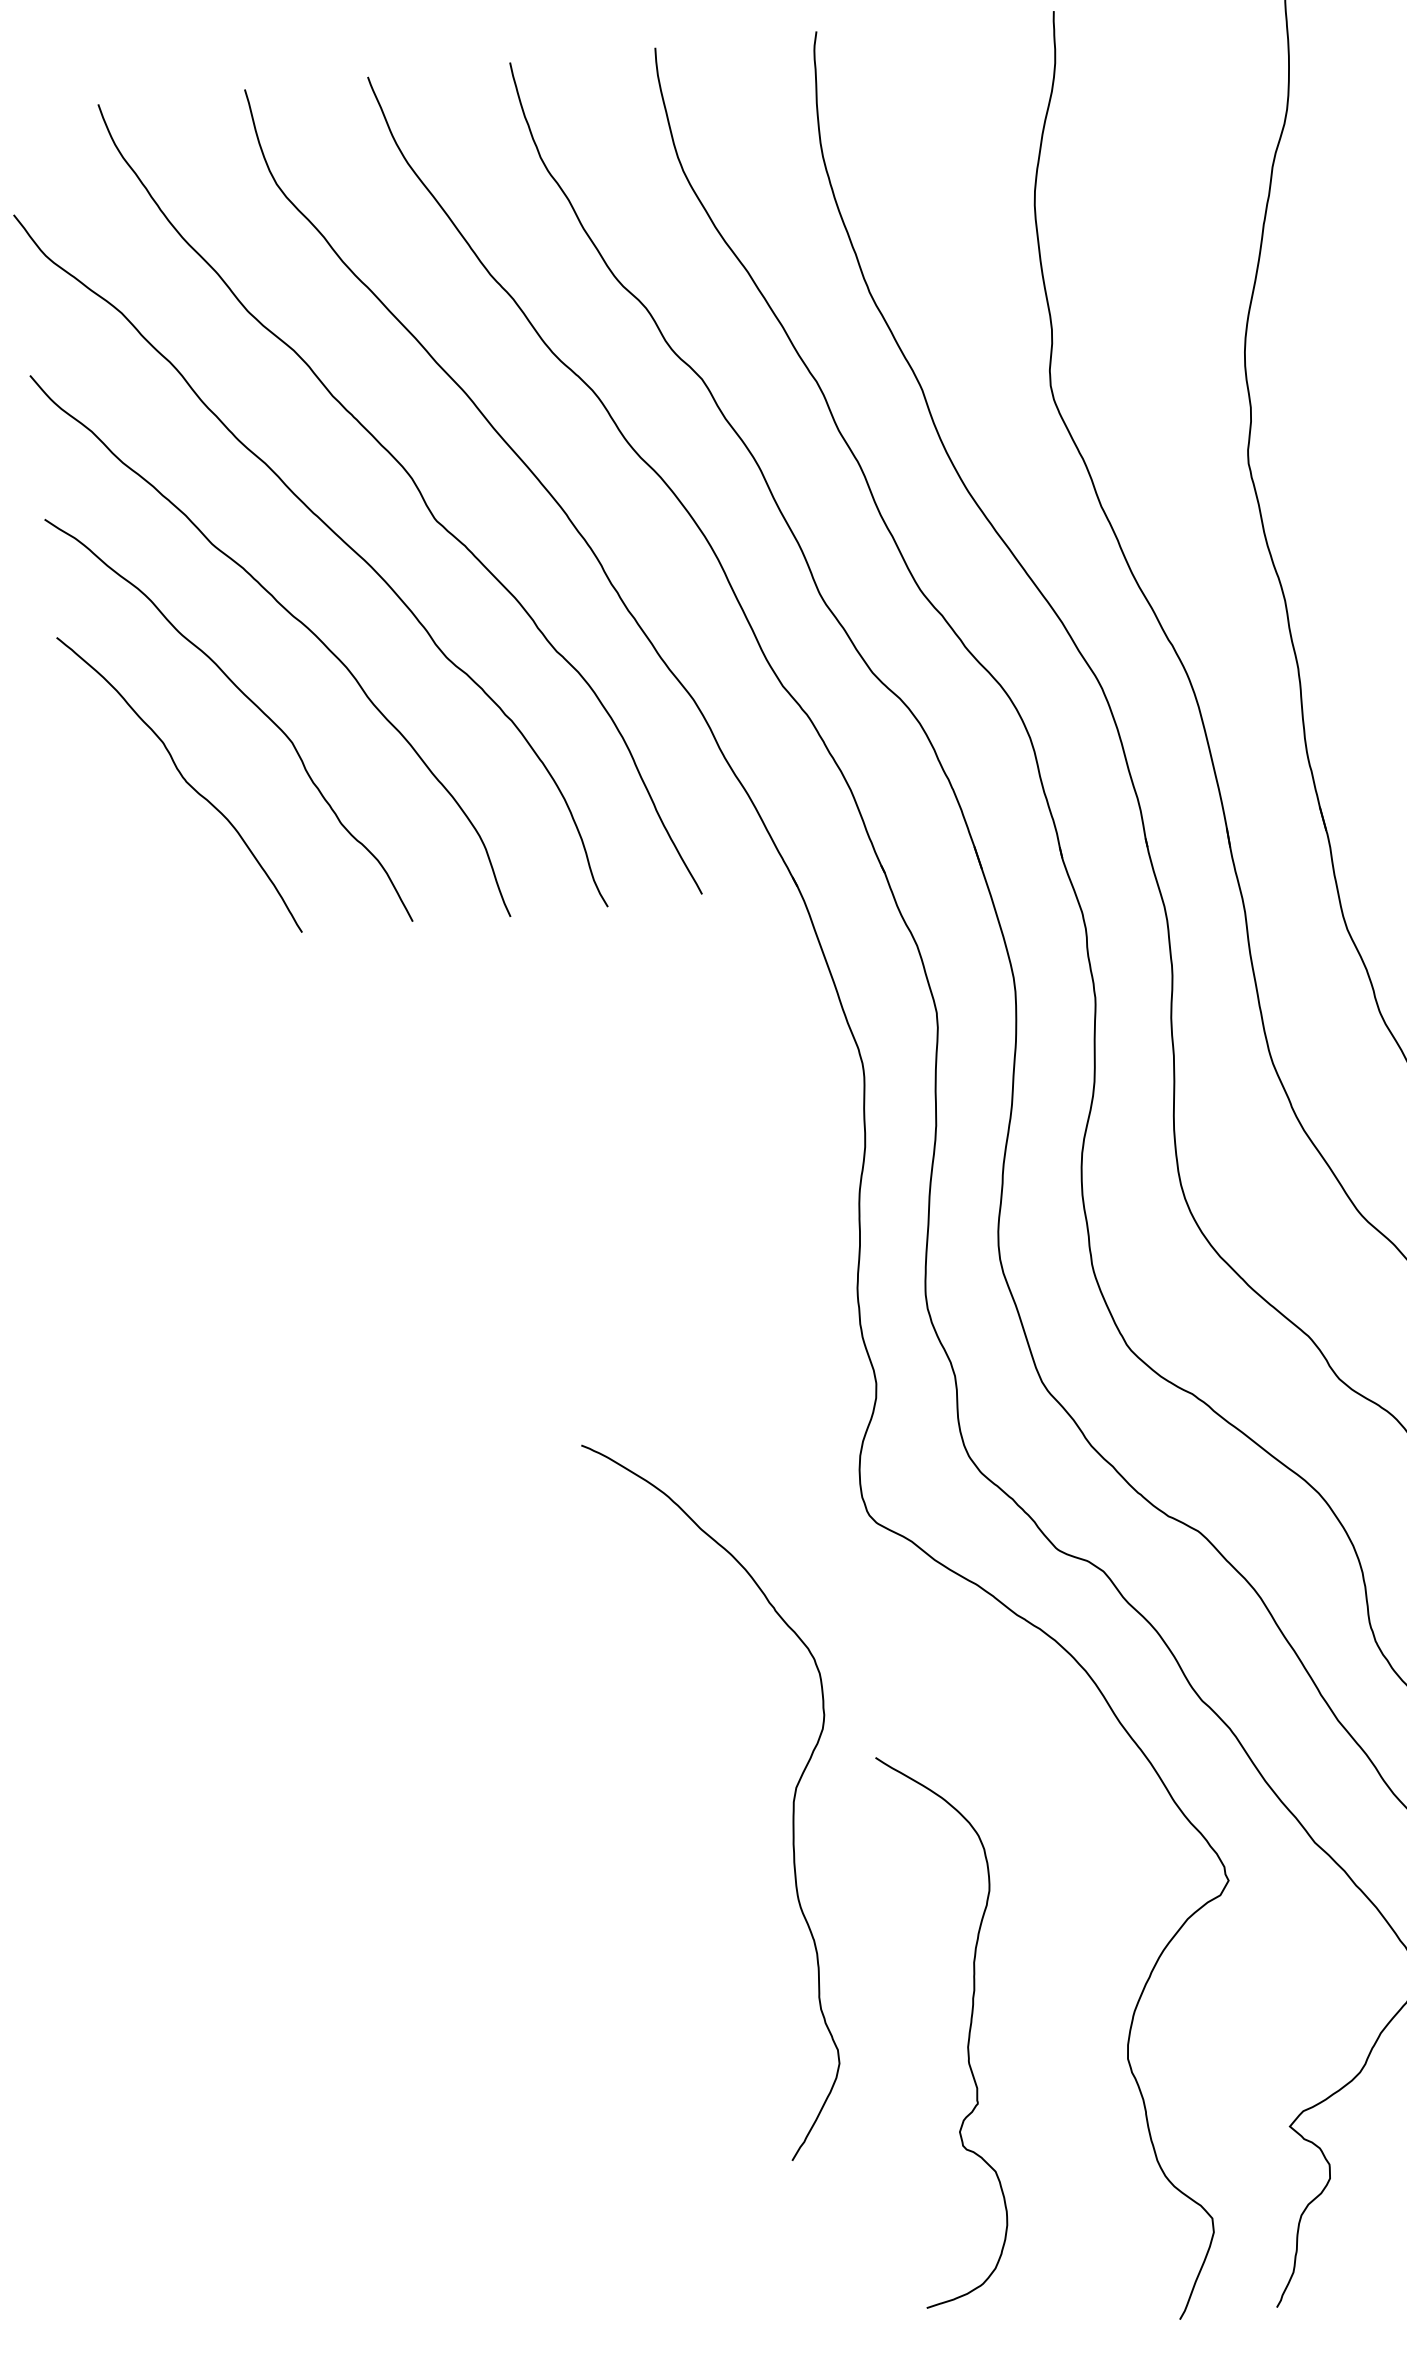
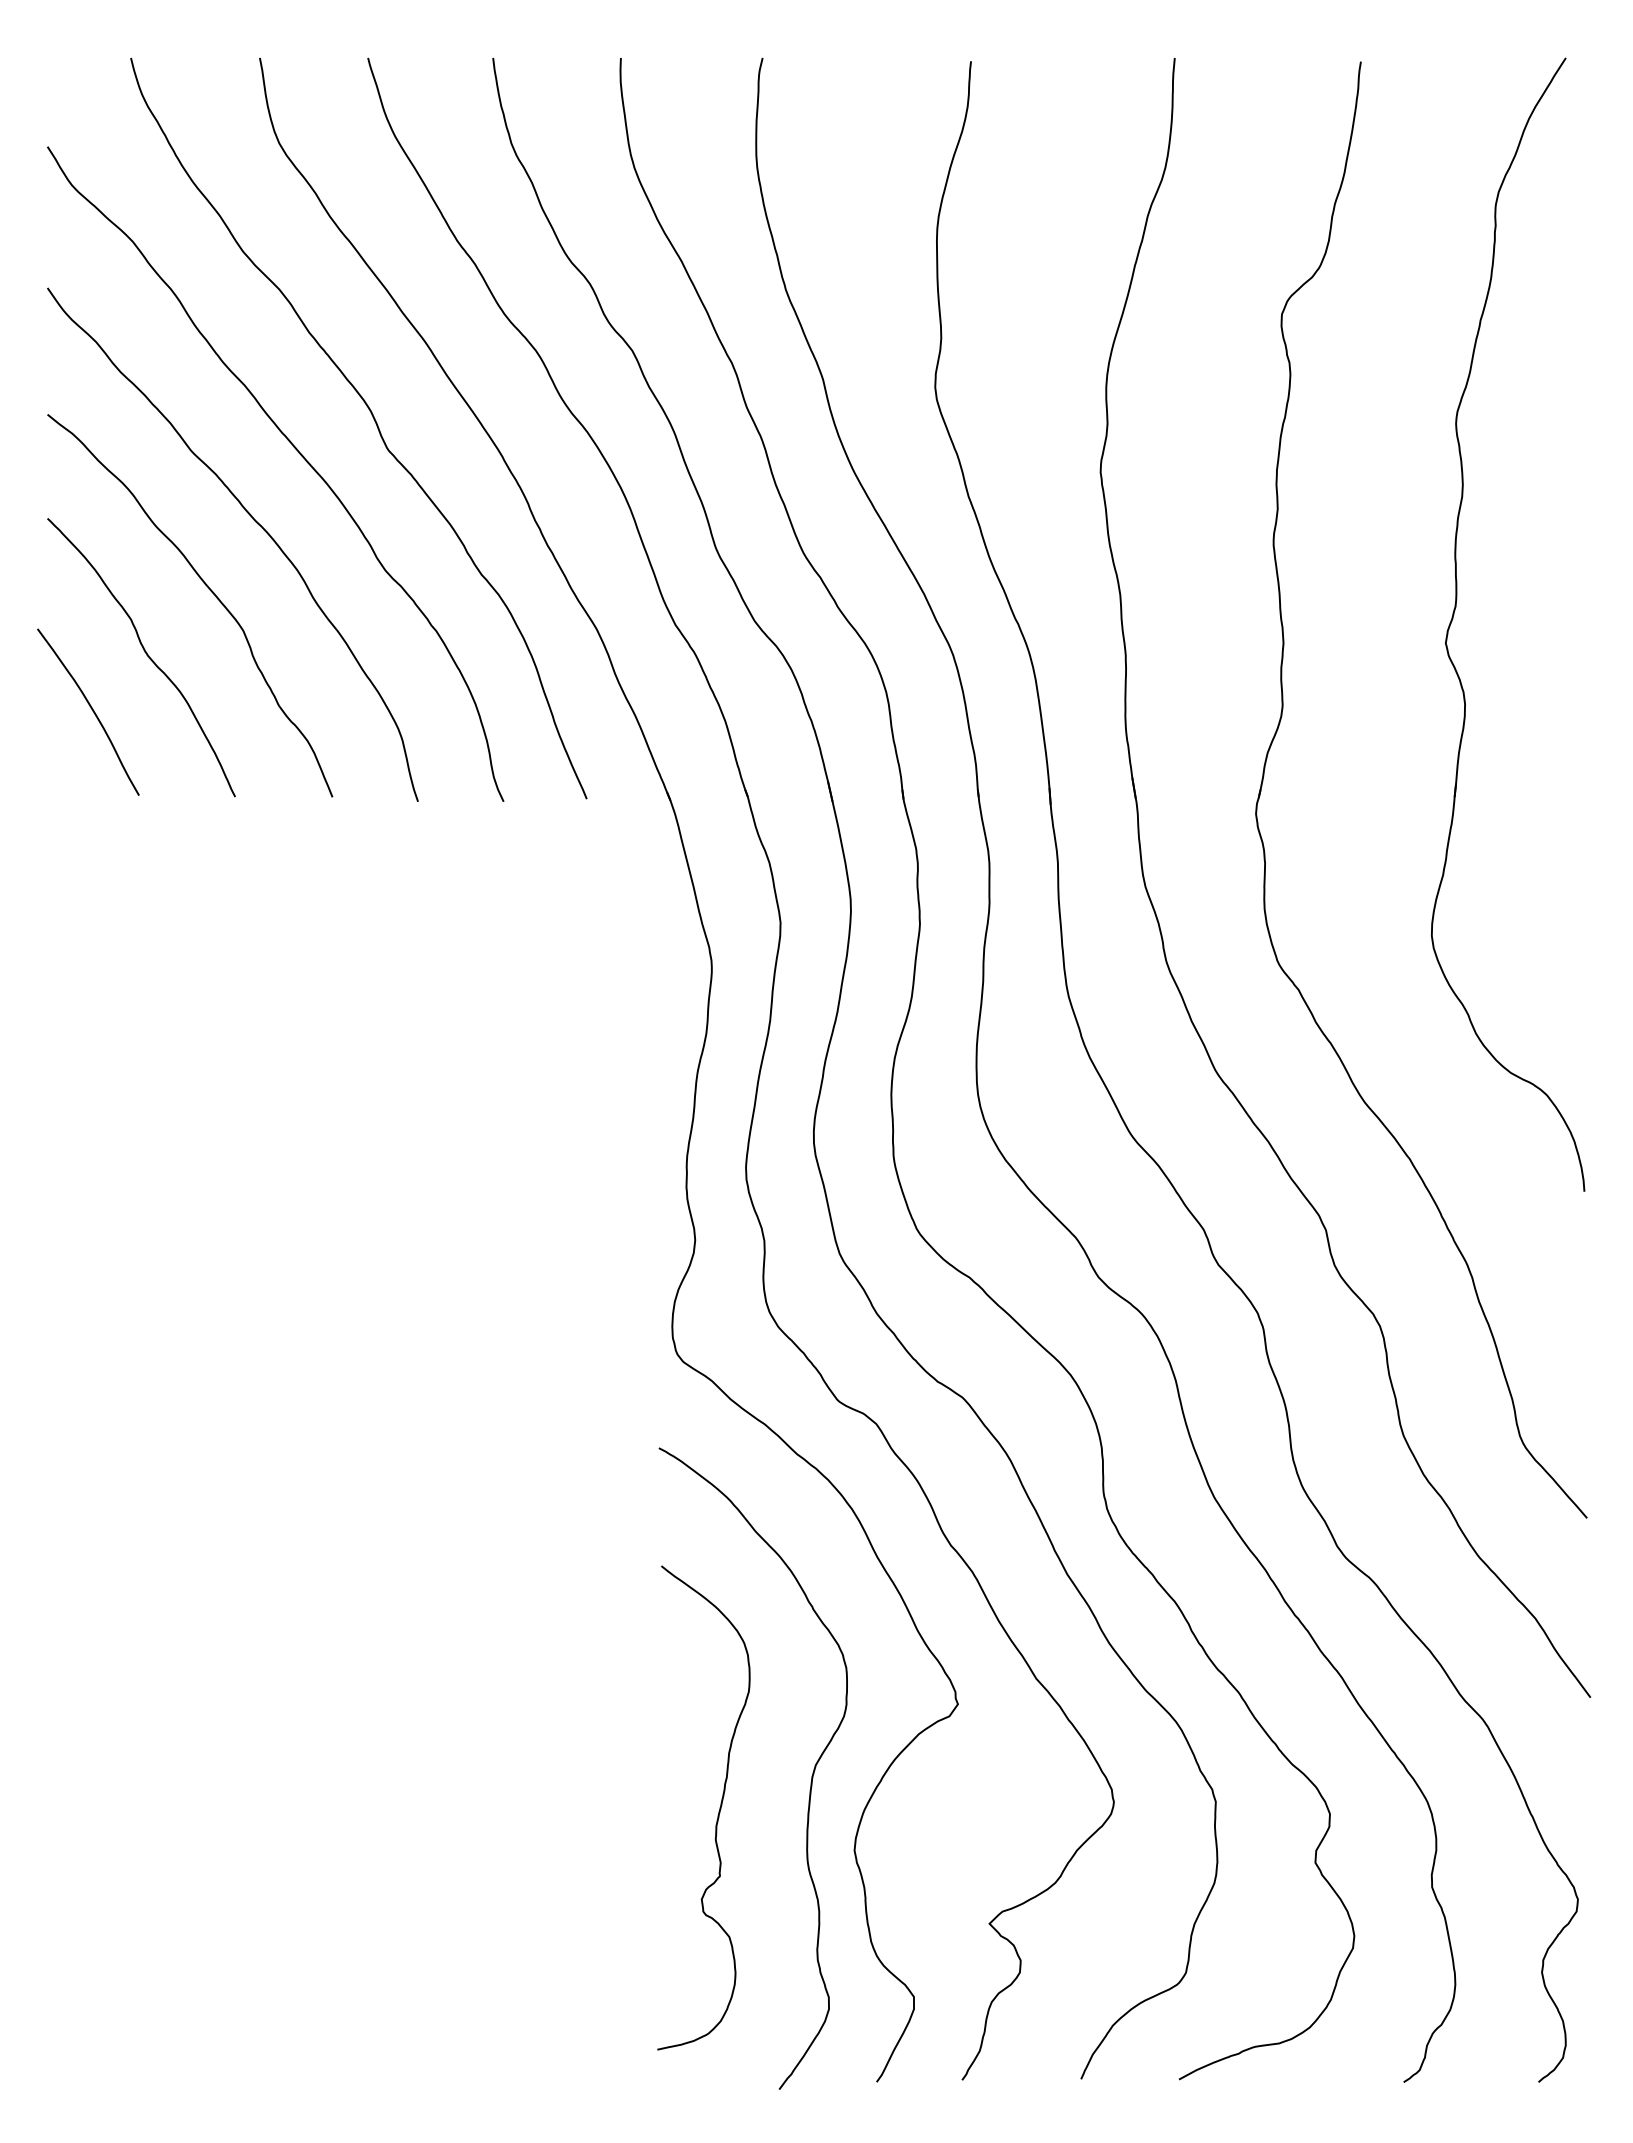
curve: (127, 848) -> (90, 708), added
curve: (792, 1799) -> (811, 1775), moved

